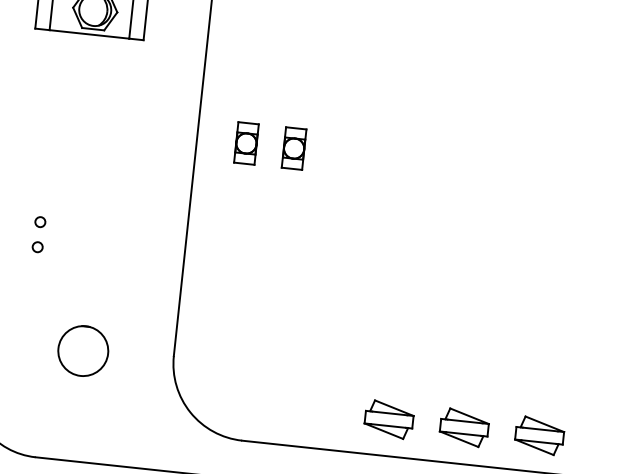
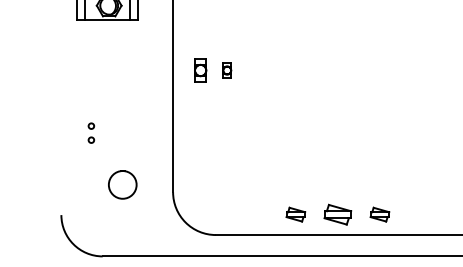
part: (292, 148) -> (226, 70), size x0.7
circle: (82, 350) -> (122, 184), moved
part: (388, 419) -> (295, 214), size x0.7
part: (538, 435) -> (379, 214), size x0.7

